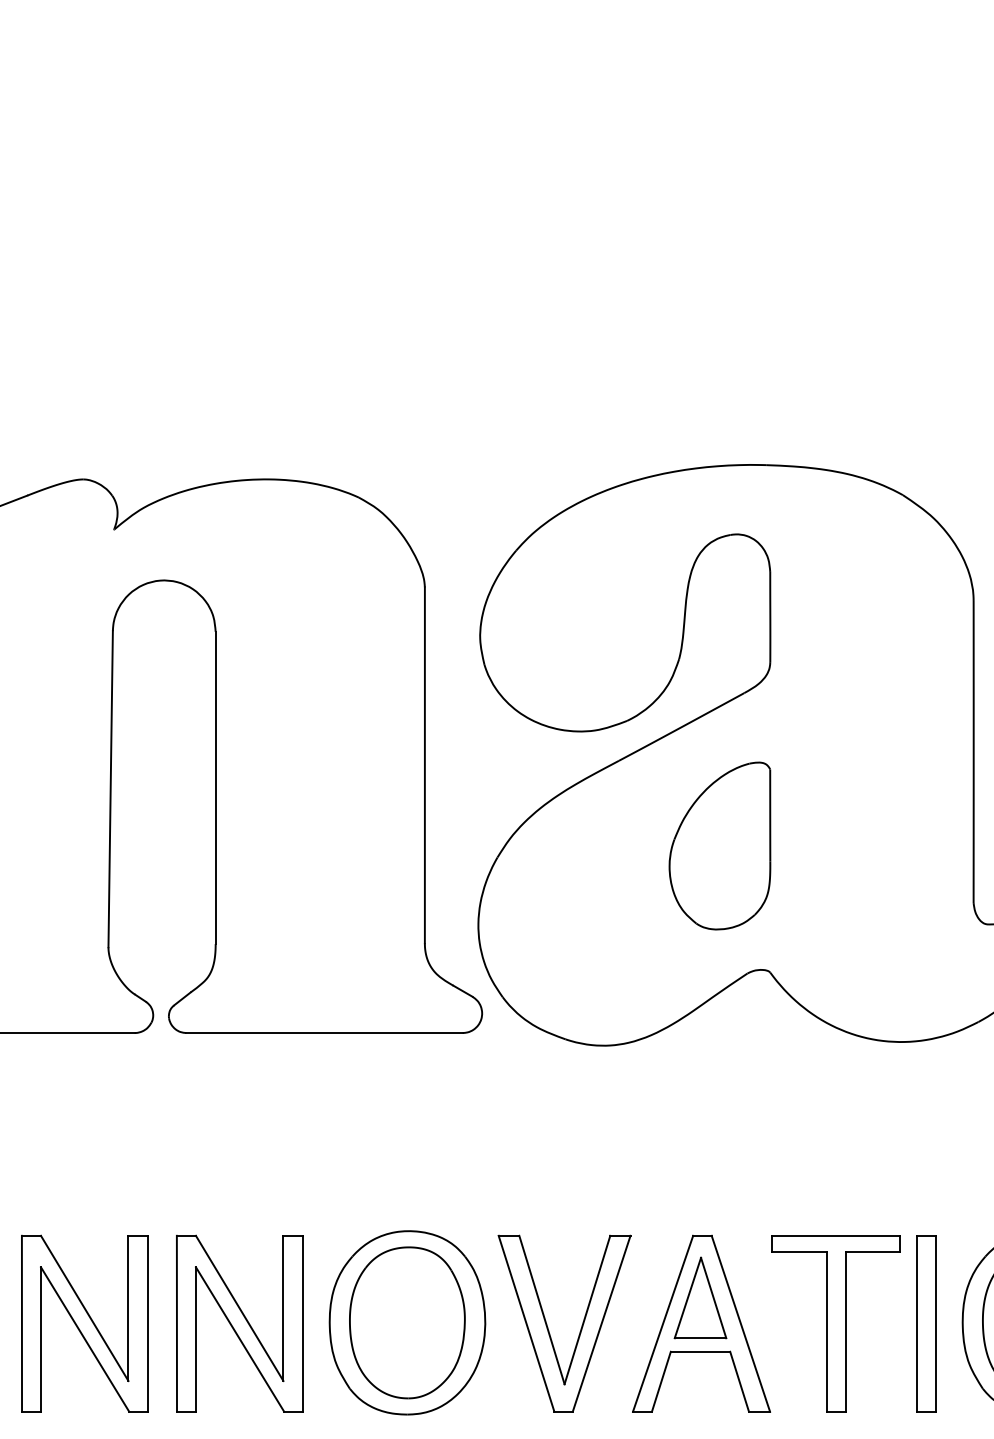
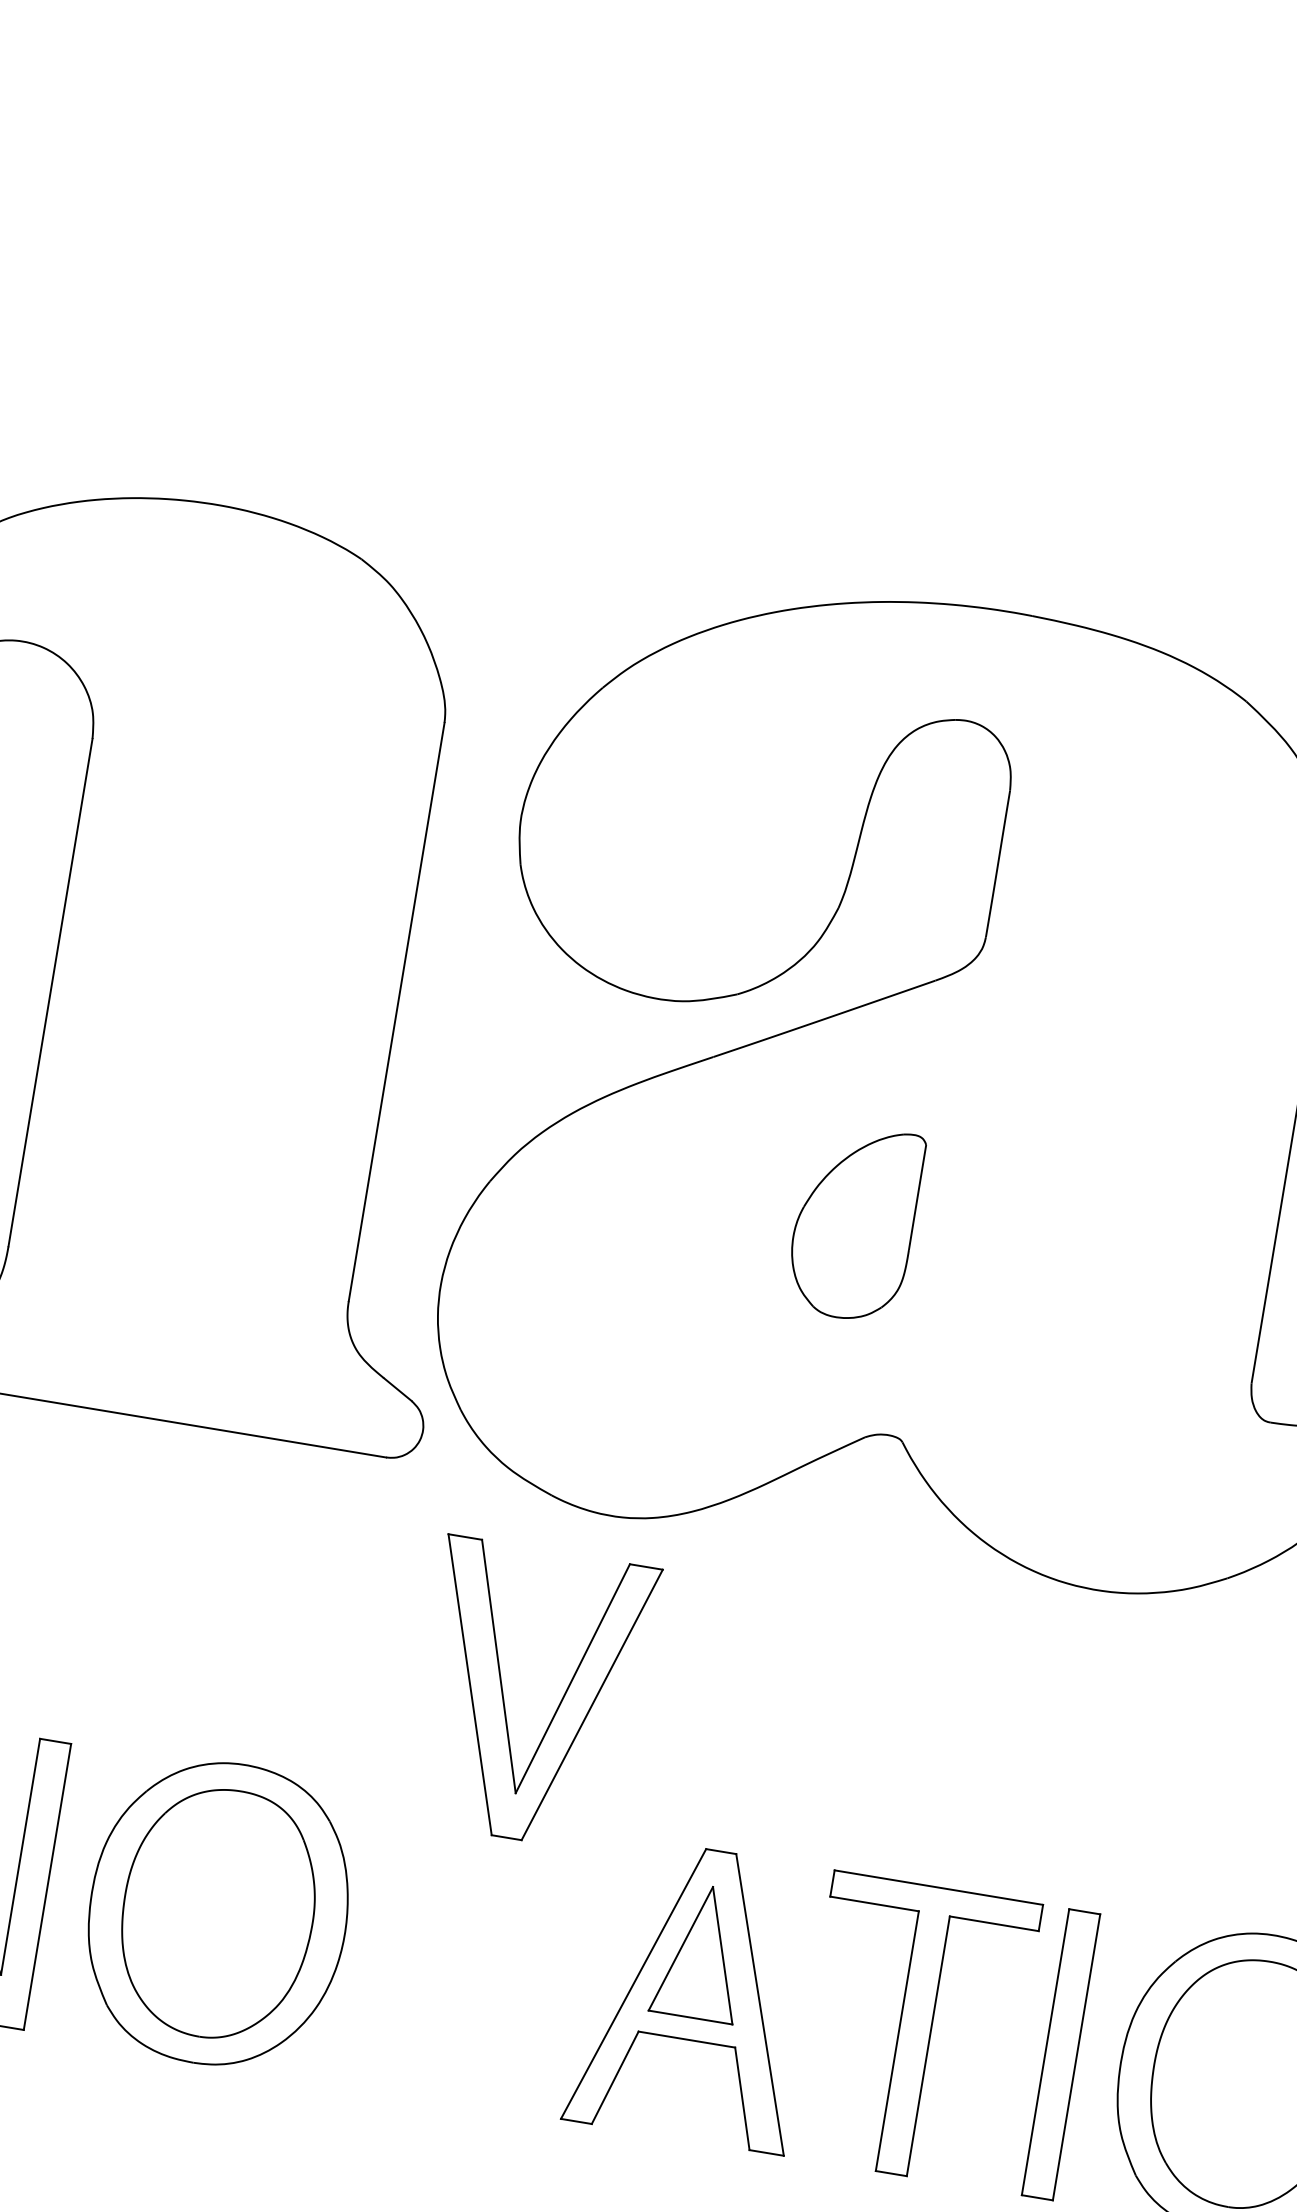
part: (719, 845) -> (853, 1221), size x0.7
part: (548, 1327) -> (504, 1696), moved

